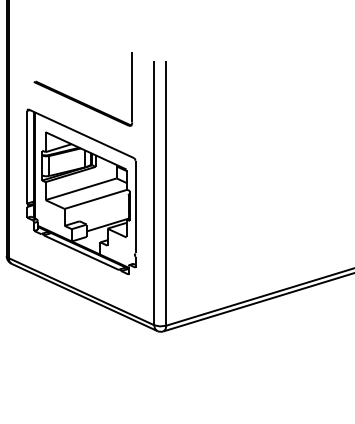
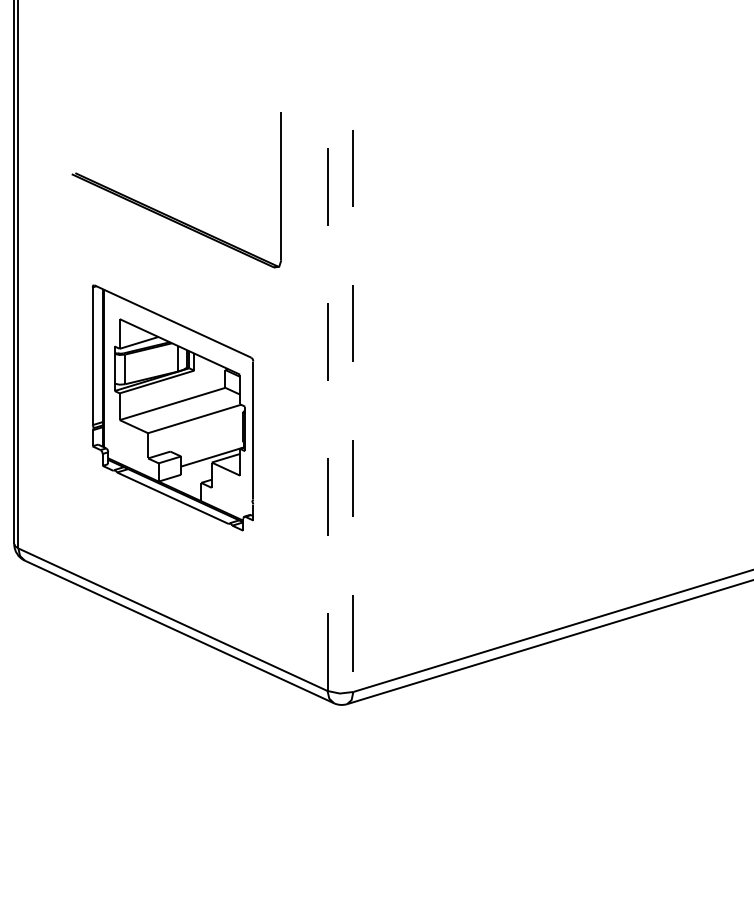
part: (81, 191) -> (173, 406), size x0.7
line: (154, 192) -> (328, 409), solid -> dashed
line: (166, 193) -> (353, 411), solid -> dashed

